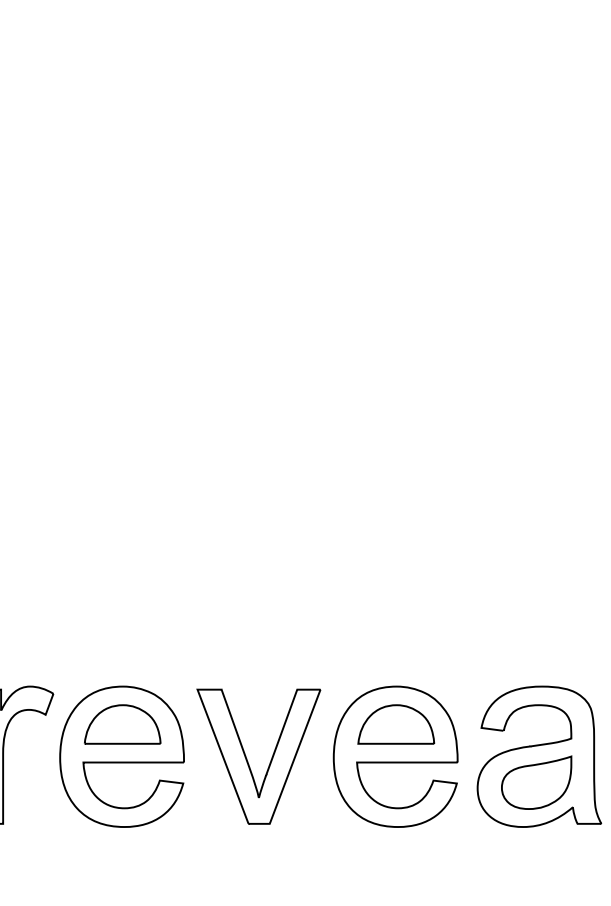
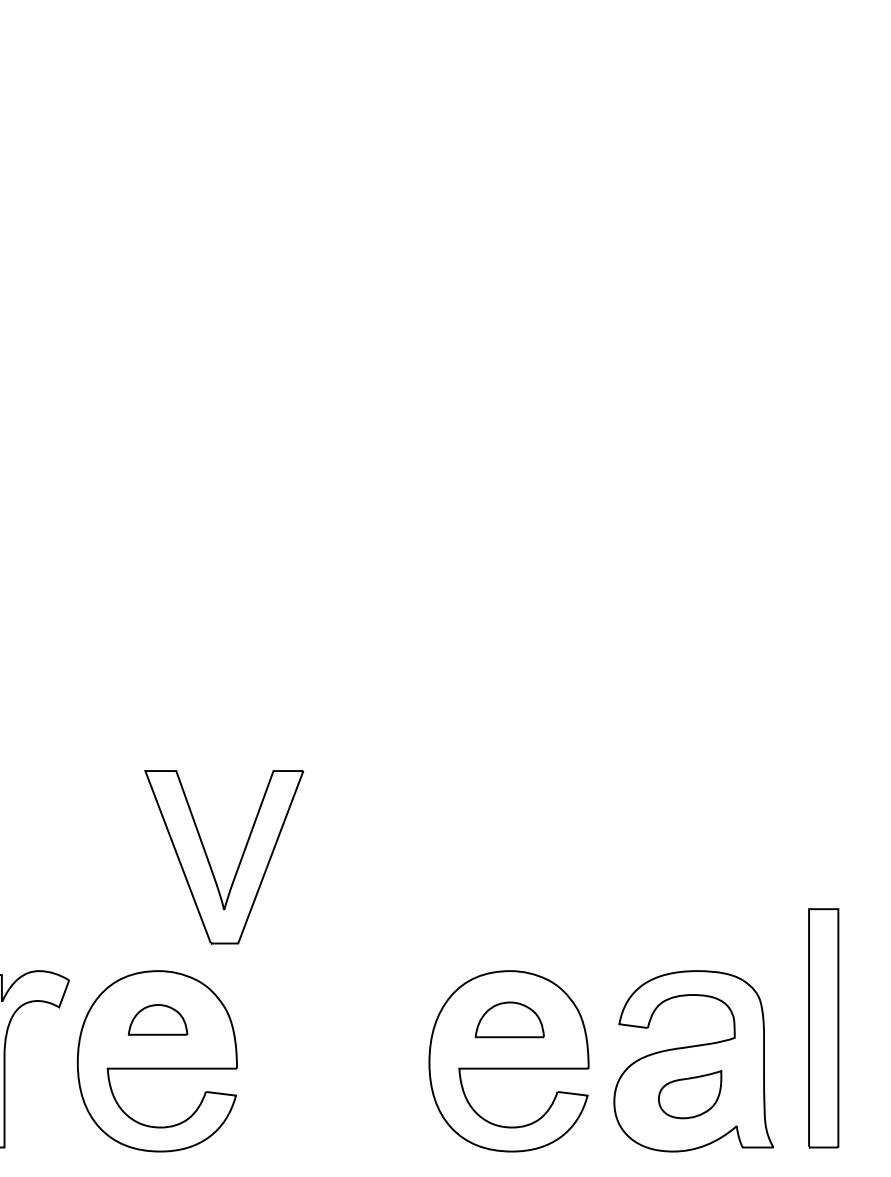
part: (122, 724) -> (157, 1019), size x0.6
part: (396, 724) -> (509, 1019), size x0.7
part: (248, 761) -> (210, 863), moved
part: (536, 782) -> (689, 1094), size x0.7

